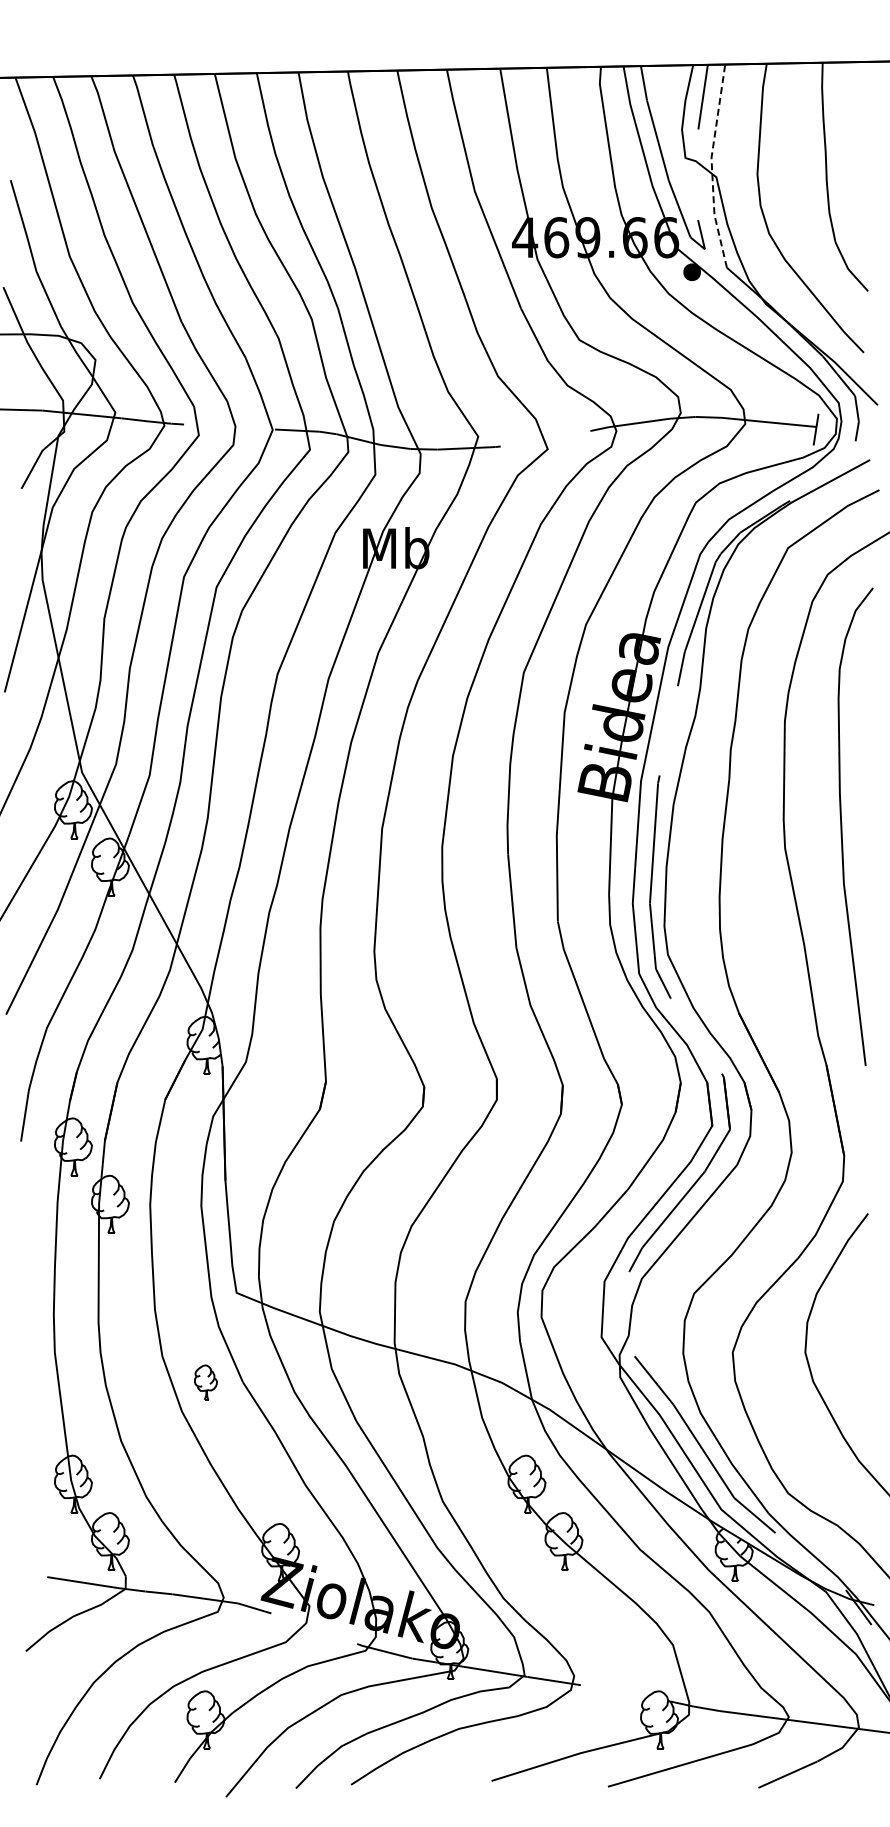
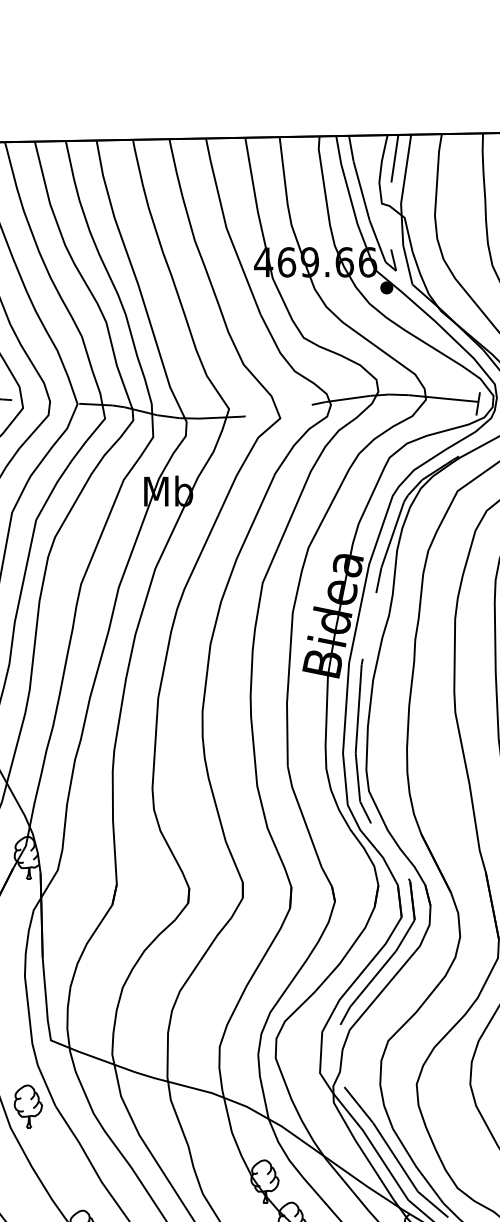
line: (711, 166) -> (401, 209), dashed -> solid
part: (205, 1382) -> (27, 1106), size x1.67

